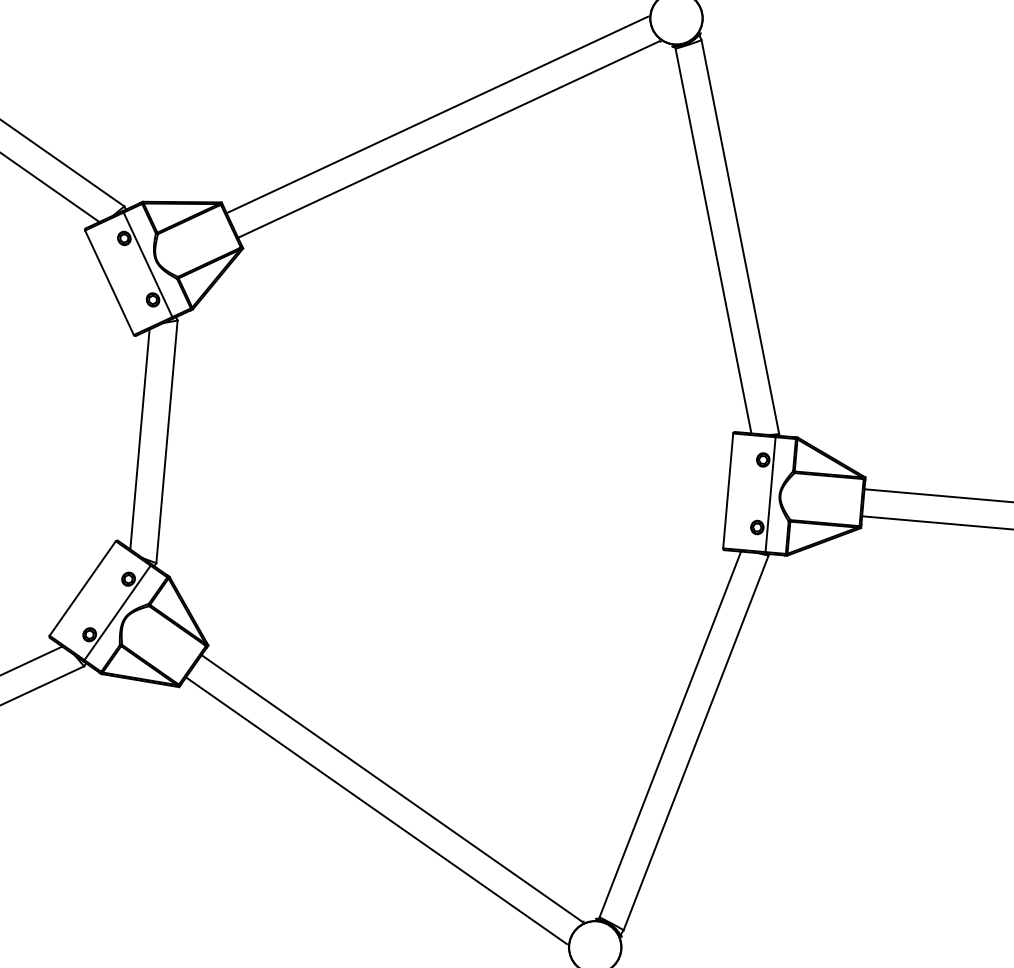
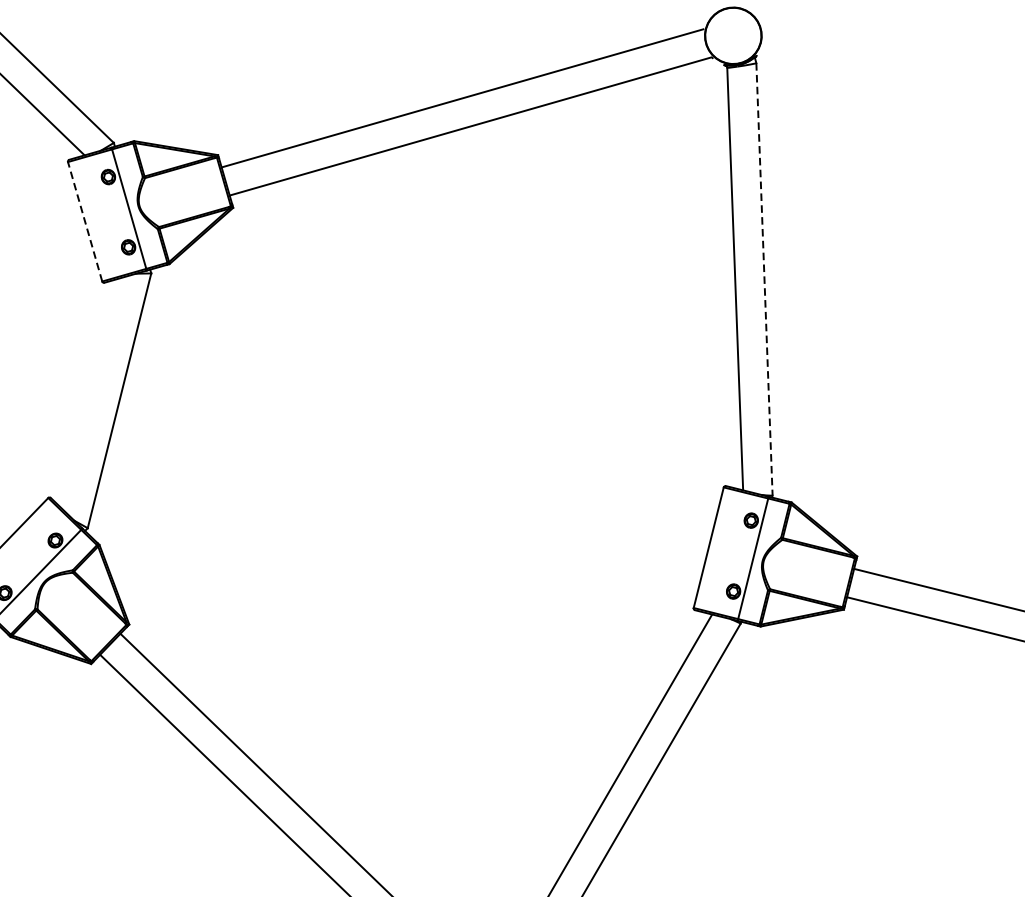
line: (740, 236) -> (764, 278), solid -> dashed
line: (109, 282) -> (85, 221), solid -> dashed
line: (139, 439) -> (90, 393), removed

